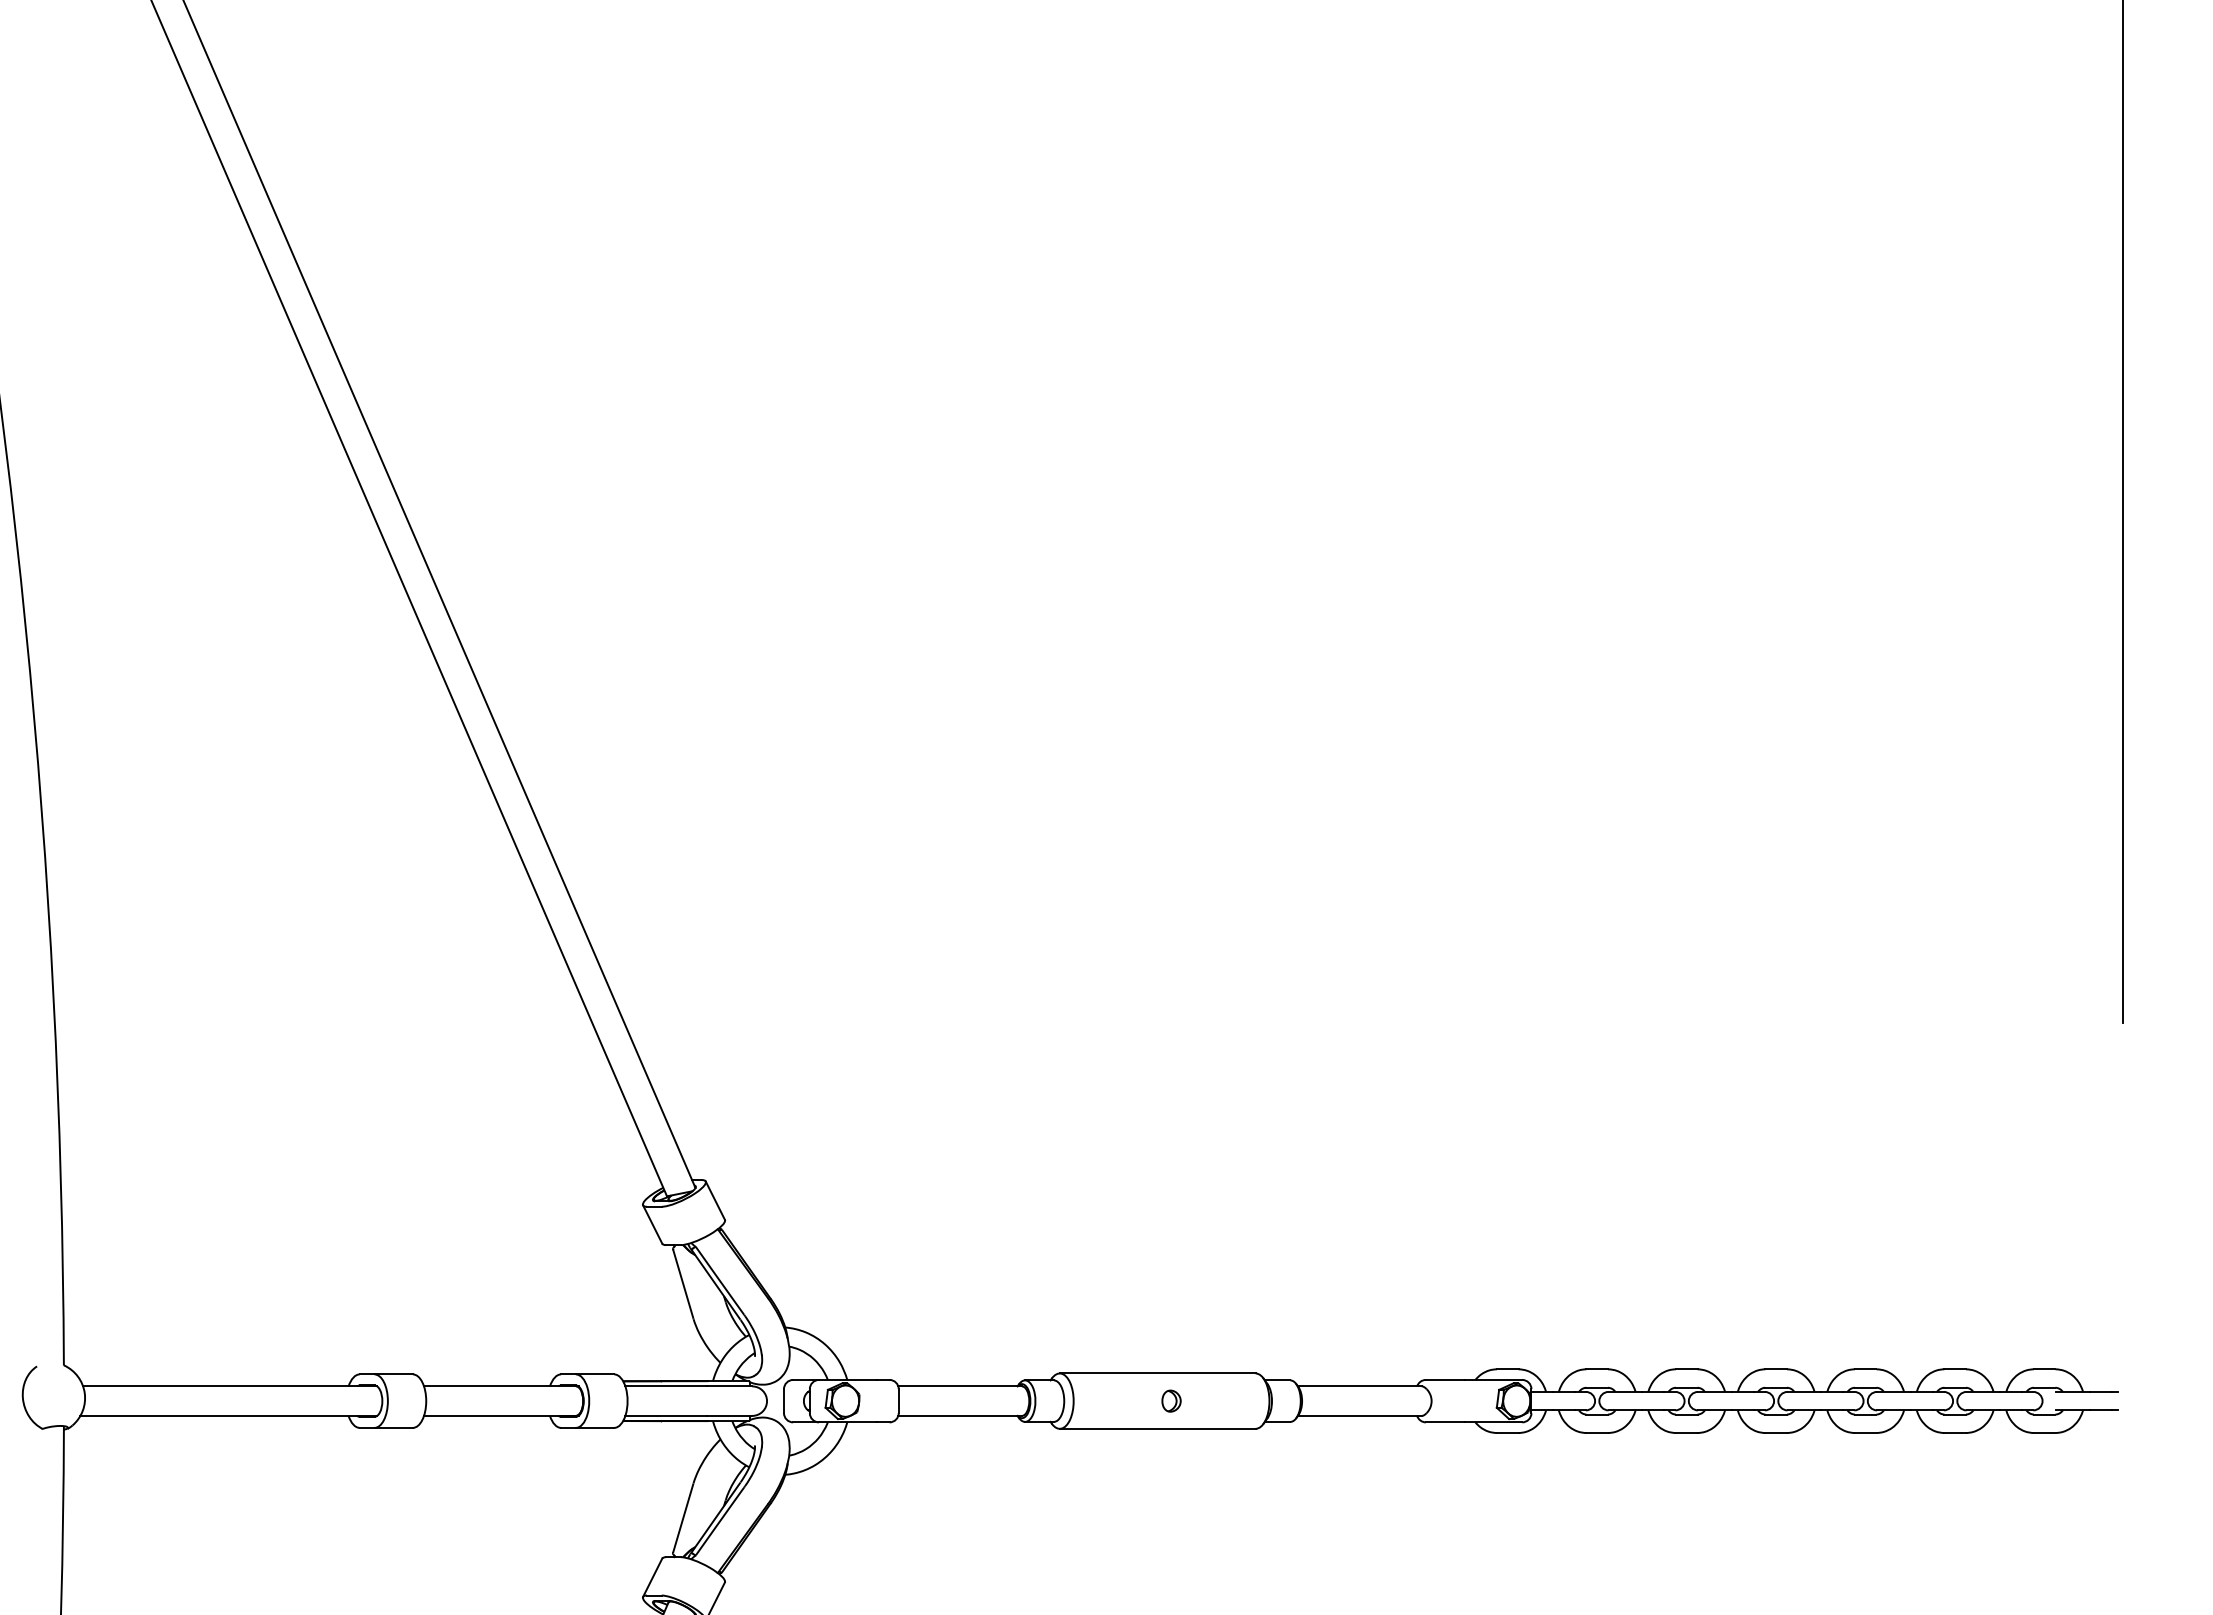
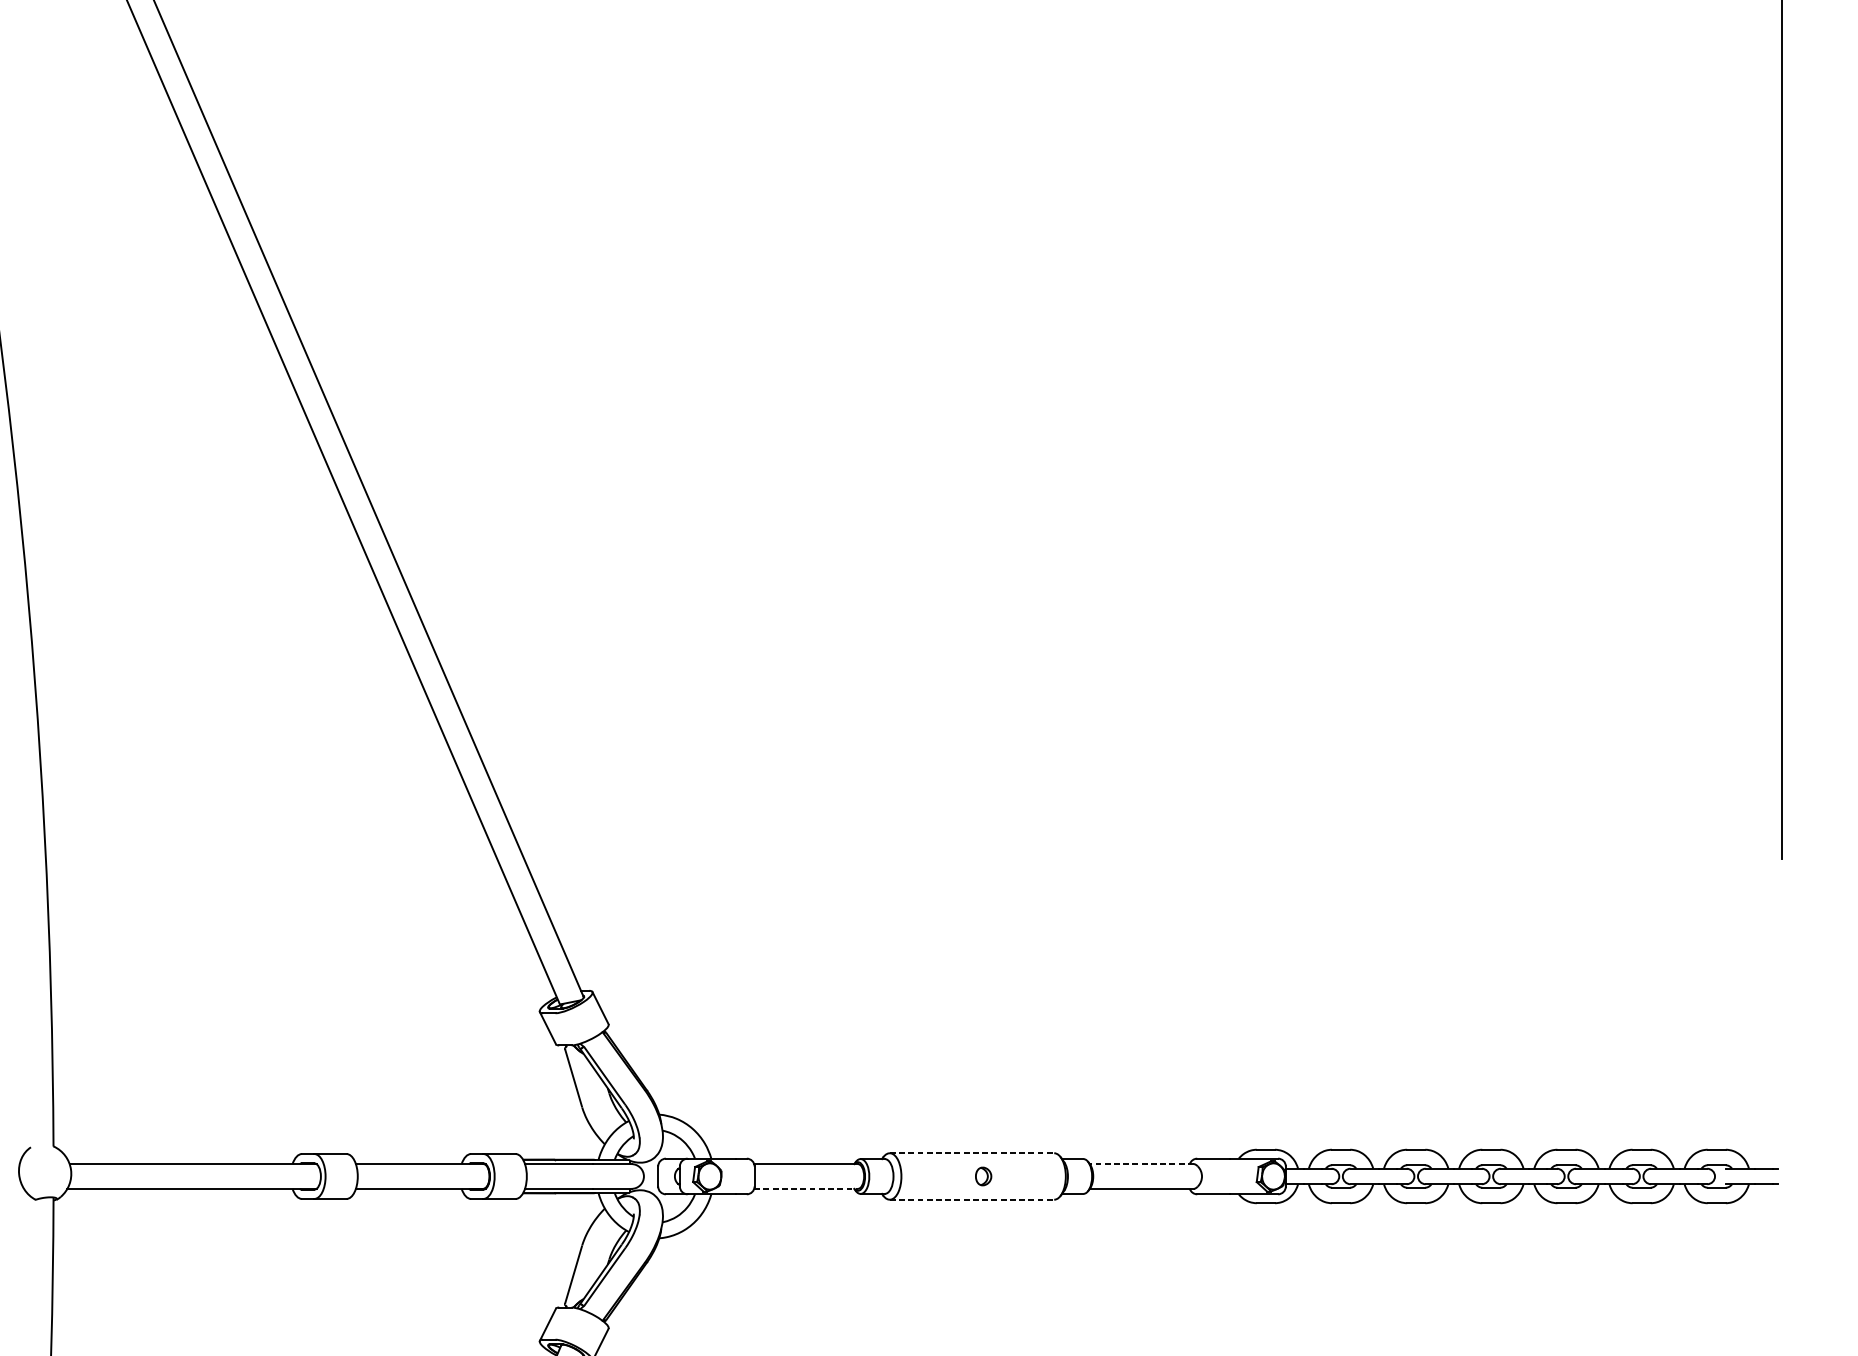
line: (1157, 1373) -> (971, 1153), solid -> dashed
line: (1359, 1386) -> (1141, 1164), solid -> dashed
line: (960, 1415) -> (806, 1188), solid -> dashed
line: (1157, 1428) -> (971, 1199), solid -> dashed

